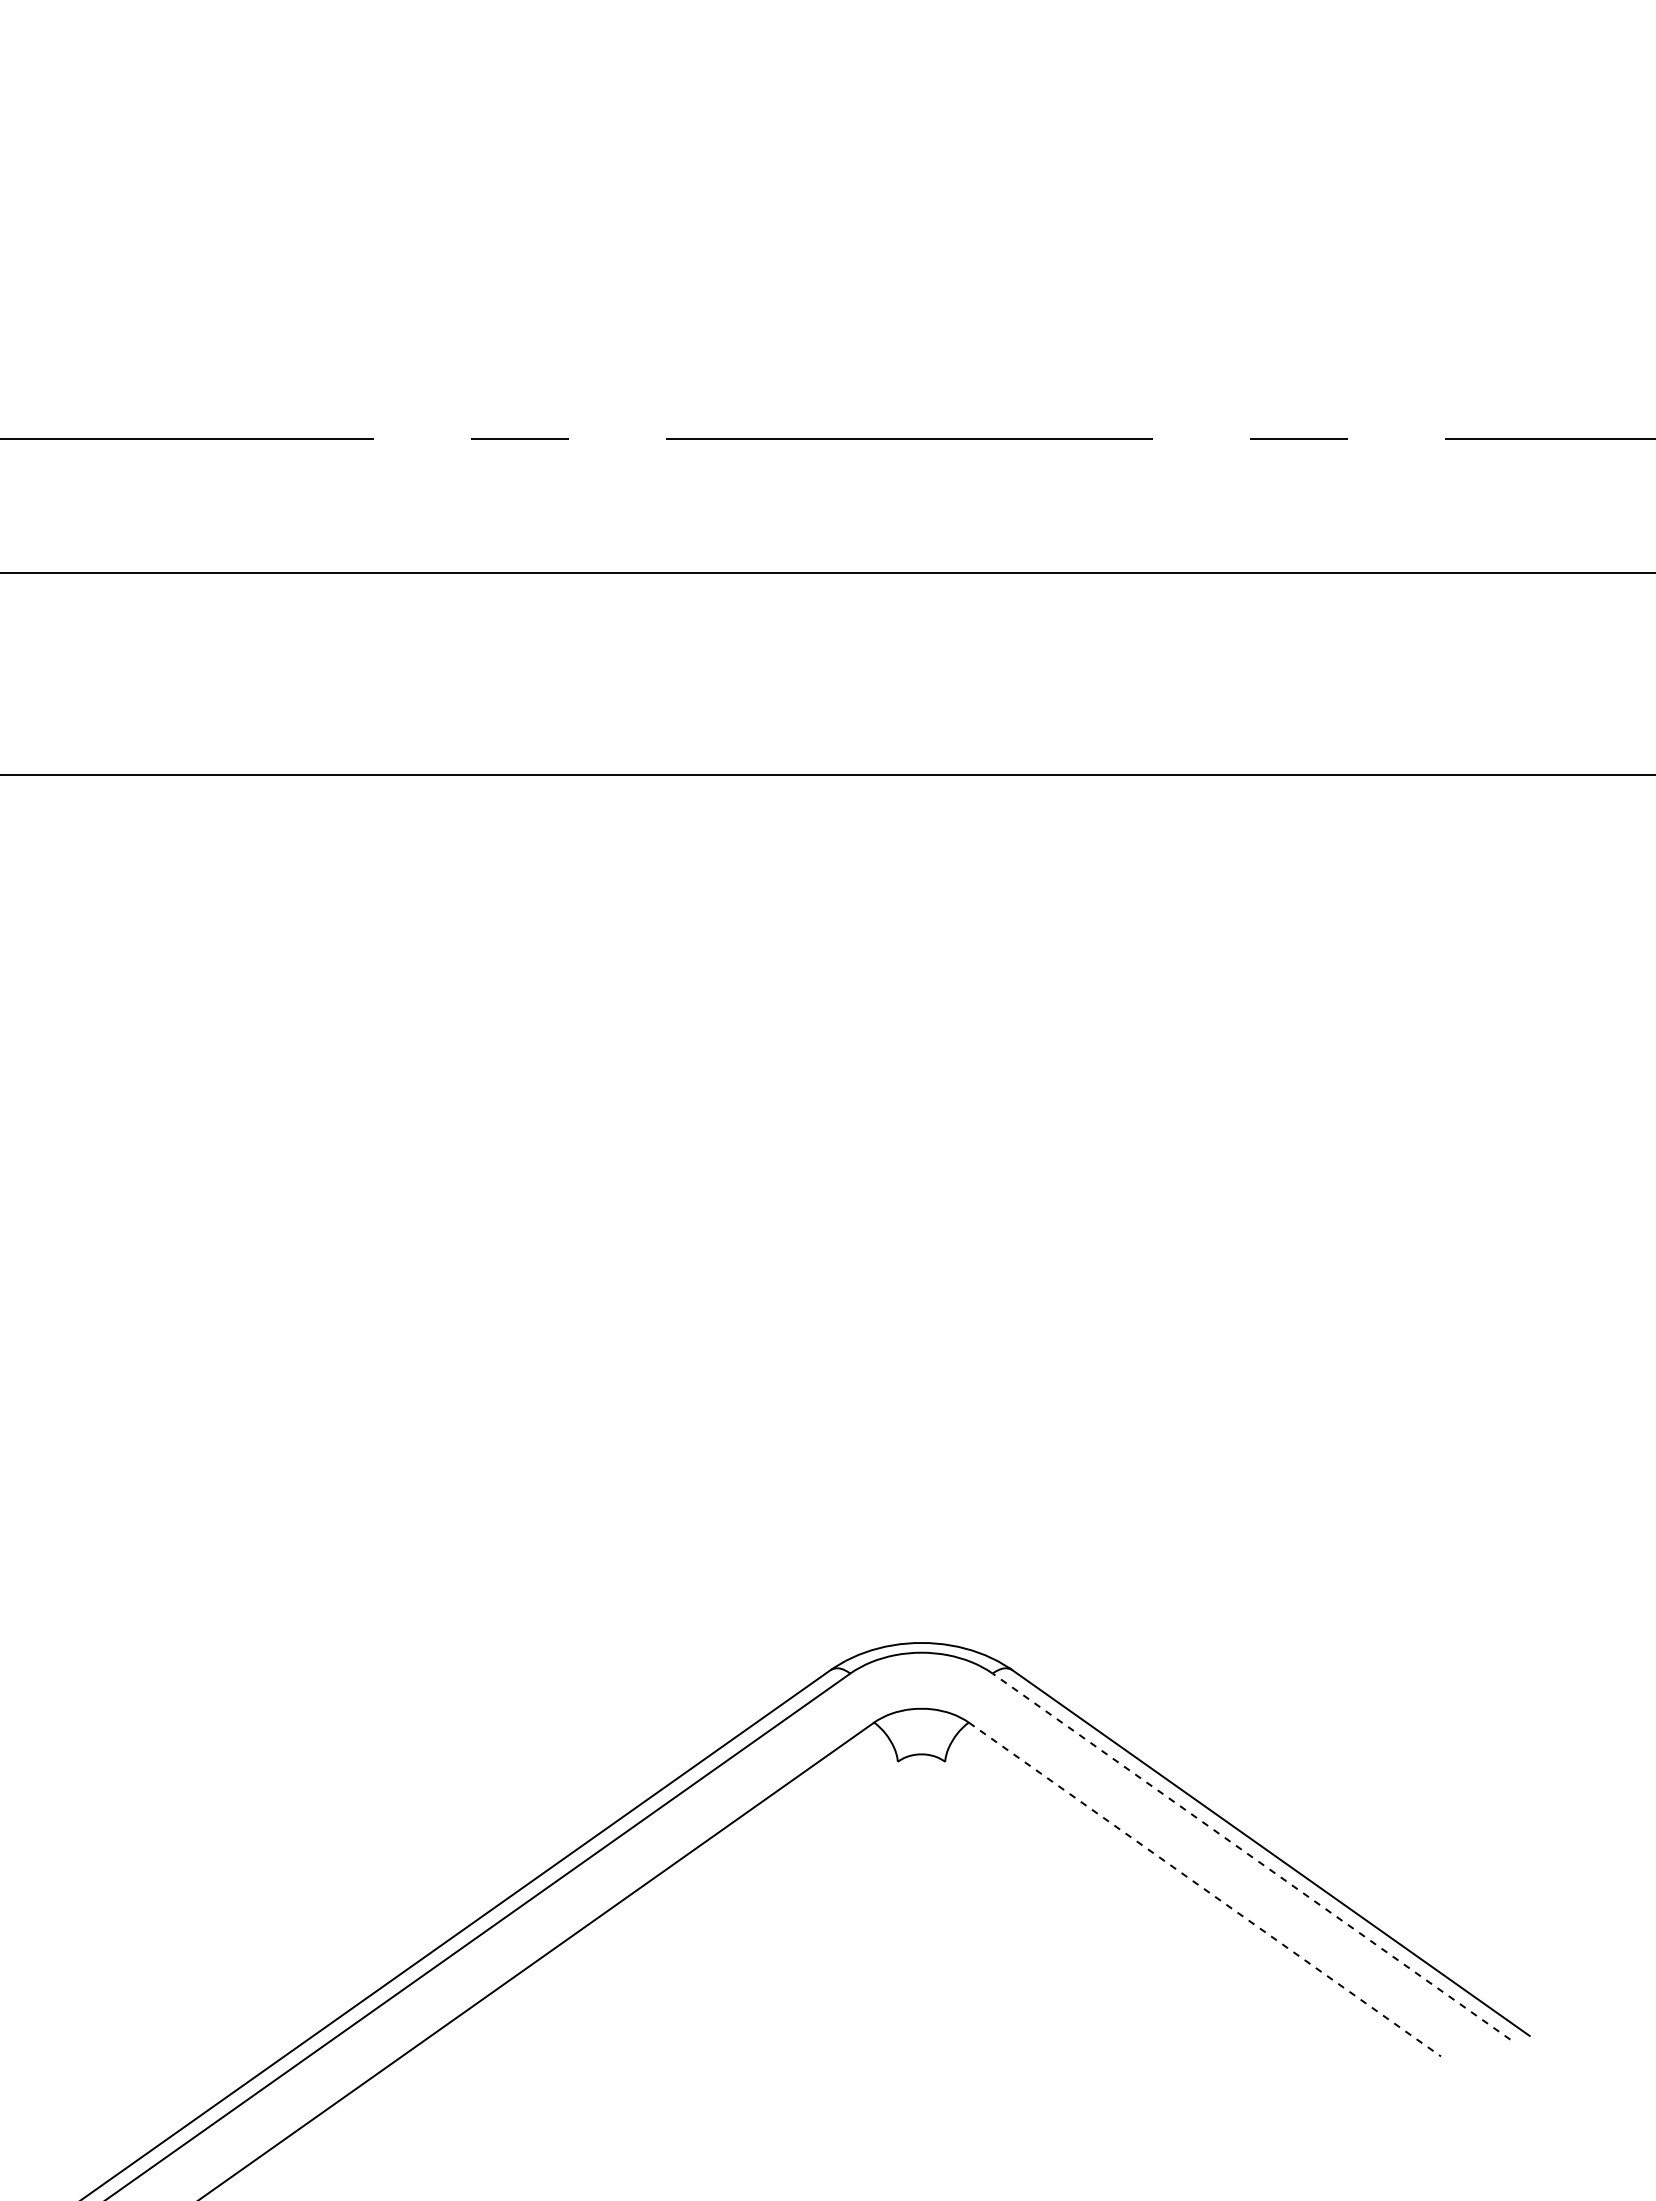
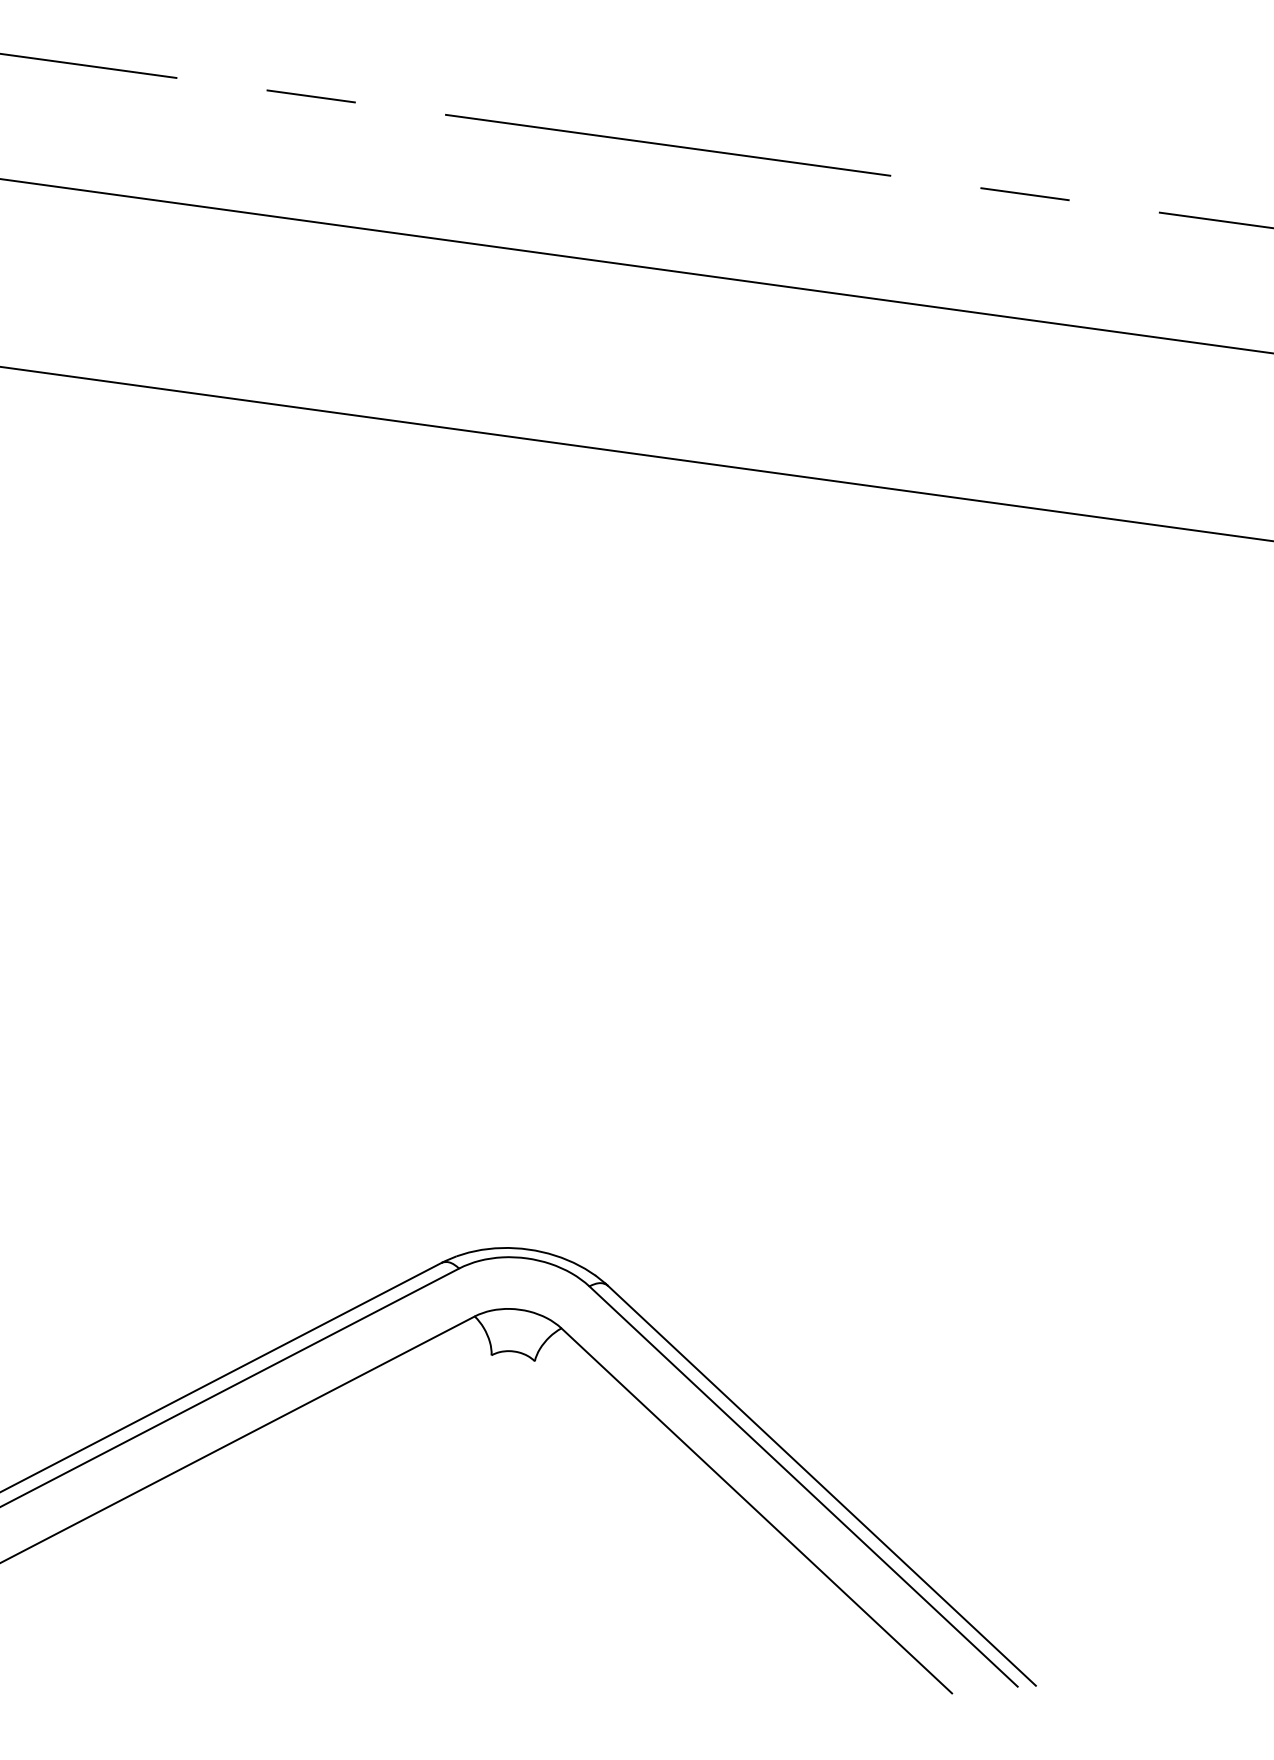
line: (1251, 1856) -> (803, 1486), dashed -> solid
line: (1205, 1889) -> (757, 1510), dashed -> solid

